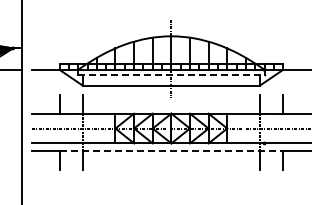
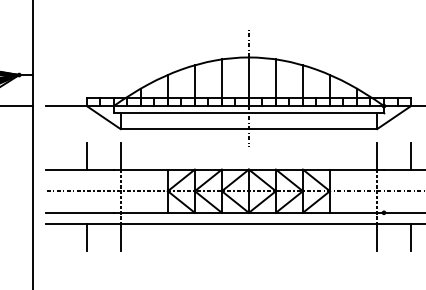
line: (171, 74) -> (249, 112), dashed -> solid
line: (171, 150) -> (249, 223), dashed -> solid

